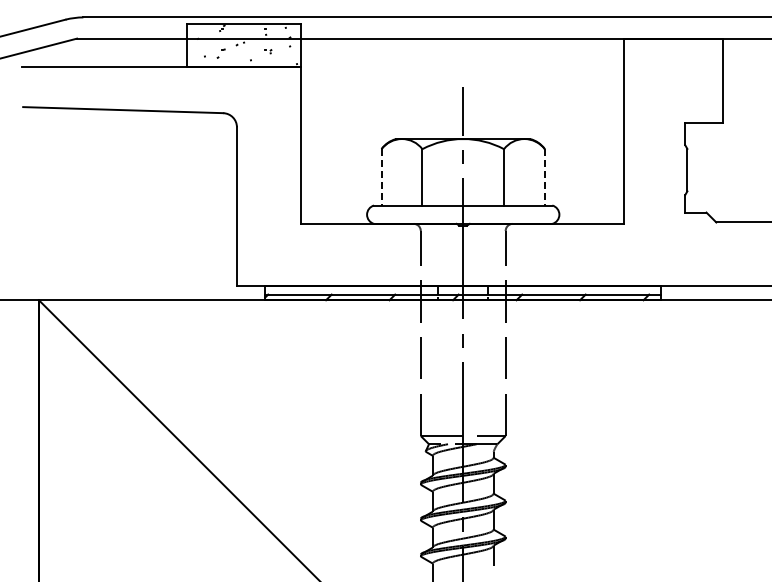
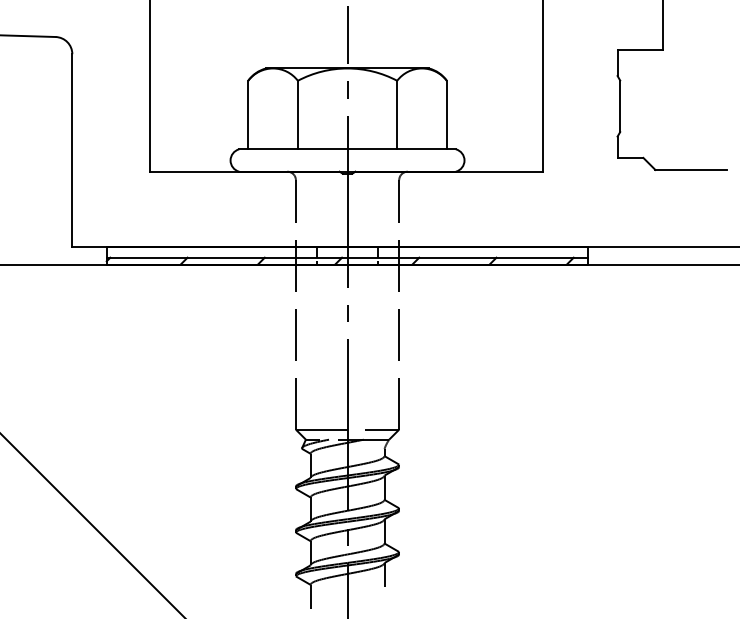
line: (381, 177) -> (248, 115), dashed -> solid
line: (544, 177) -> (446, 115), dashed -> solid

